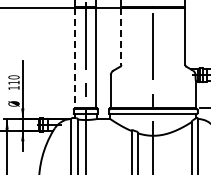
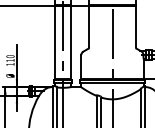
line: (121, 37) -> (89, 27), dashed -> solid
line: (75, 58) -> (55, 42), dashed -> solid

